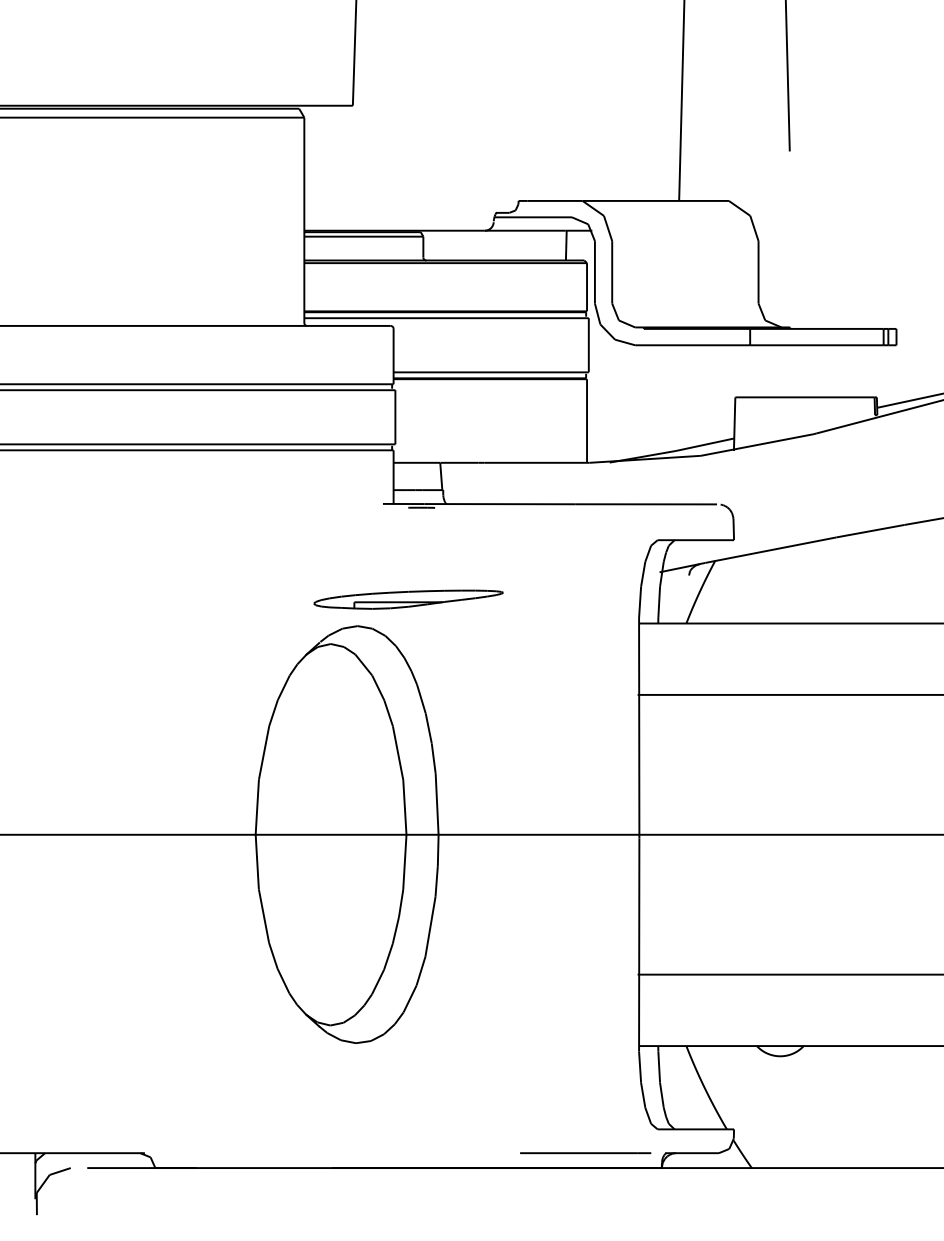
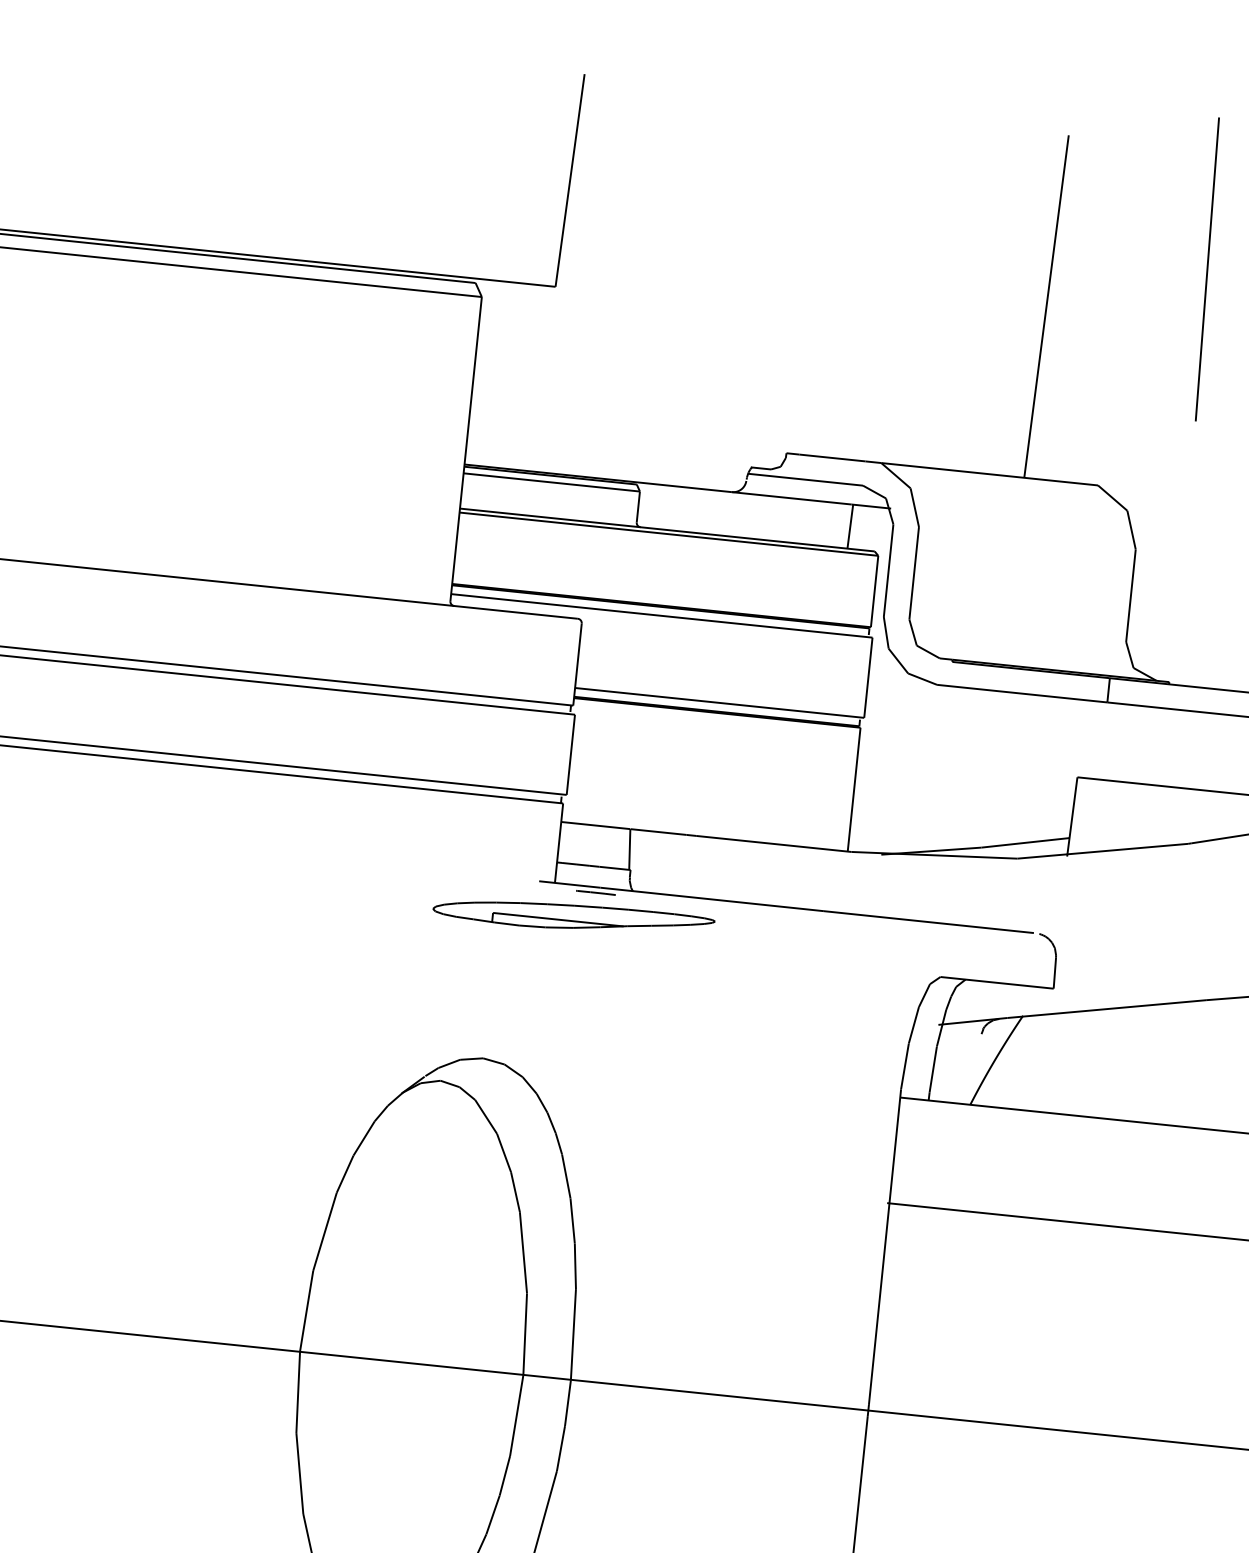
part: (408, 599) -> (573, 917), moved

